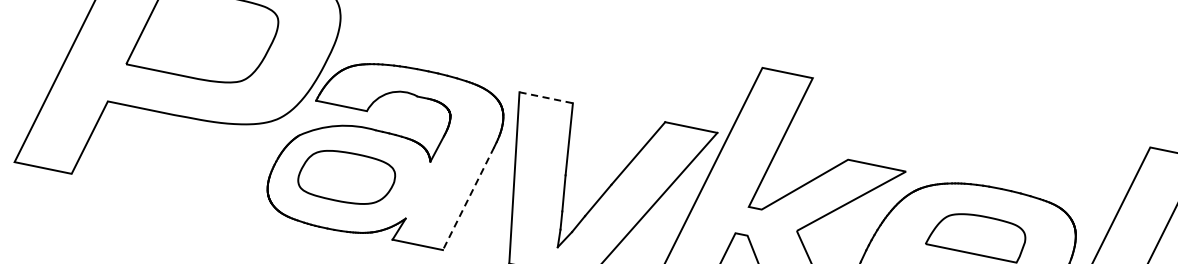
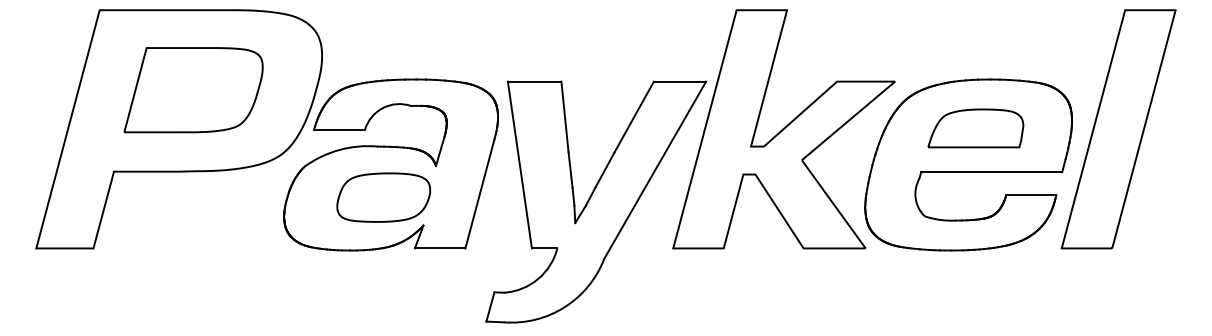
line: (546, 97) -> (534, 81), dashed -> solid
part: (346, 177) -> (383, 197), moved
line: (468, 199) -> (479, 194), dashed -> solid

